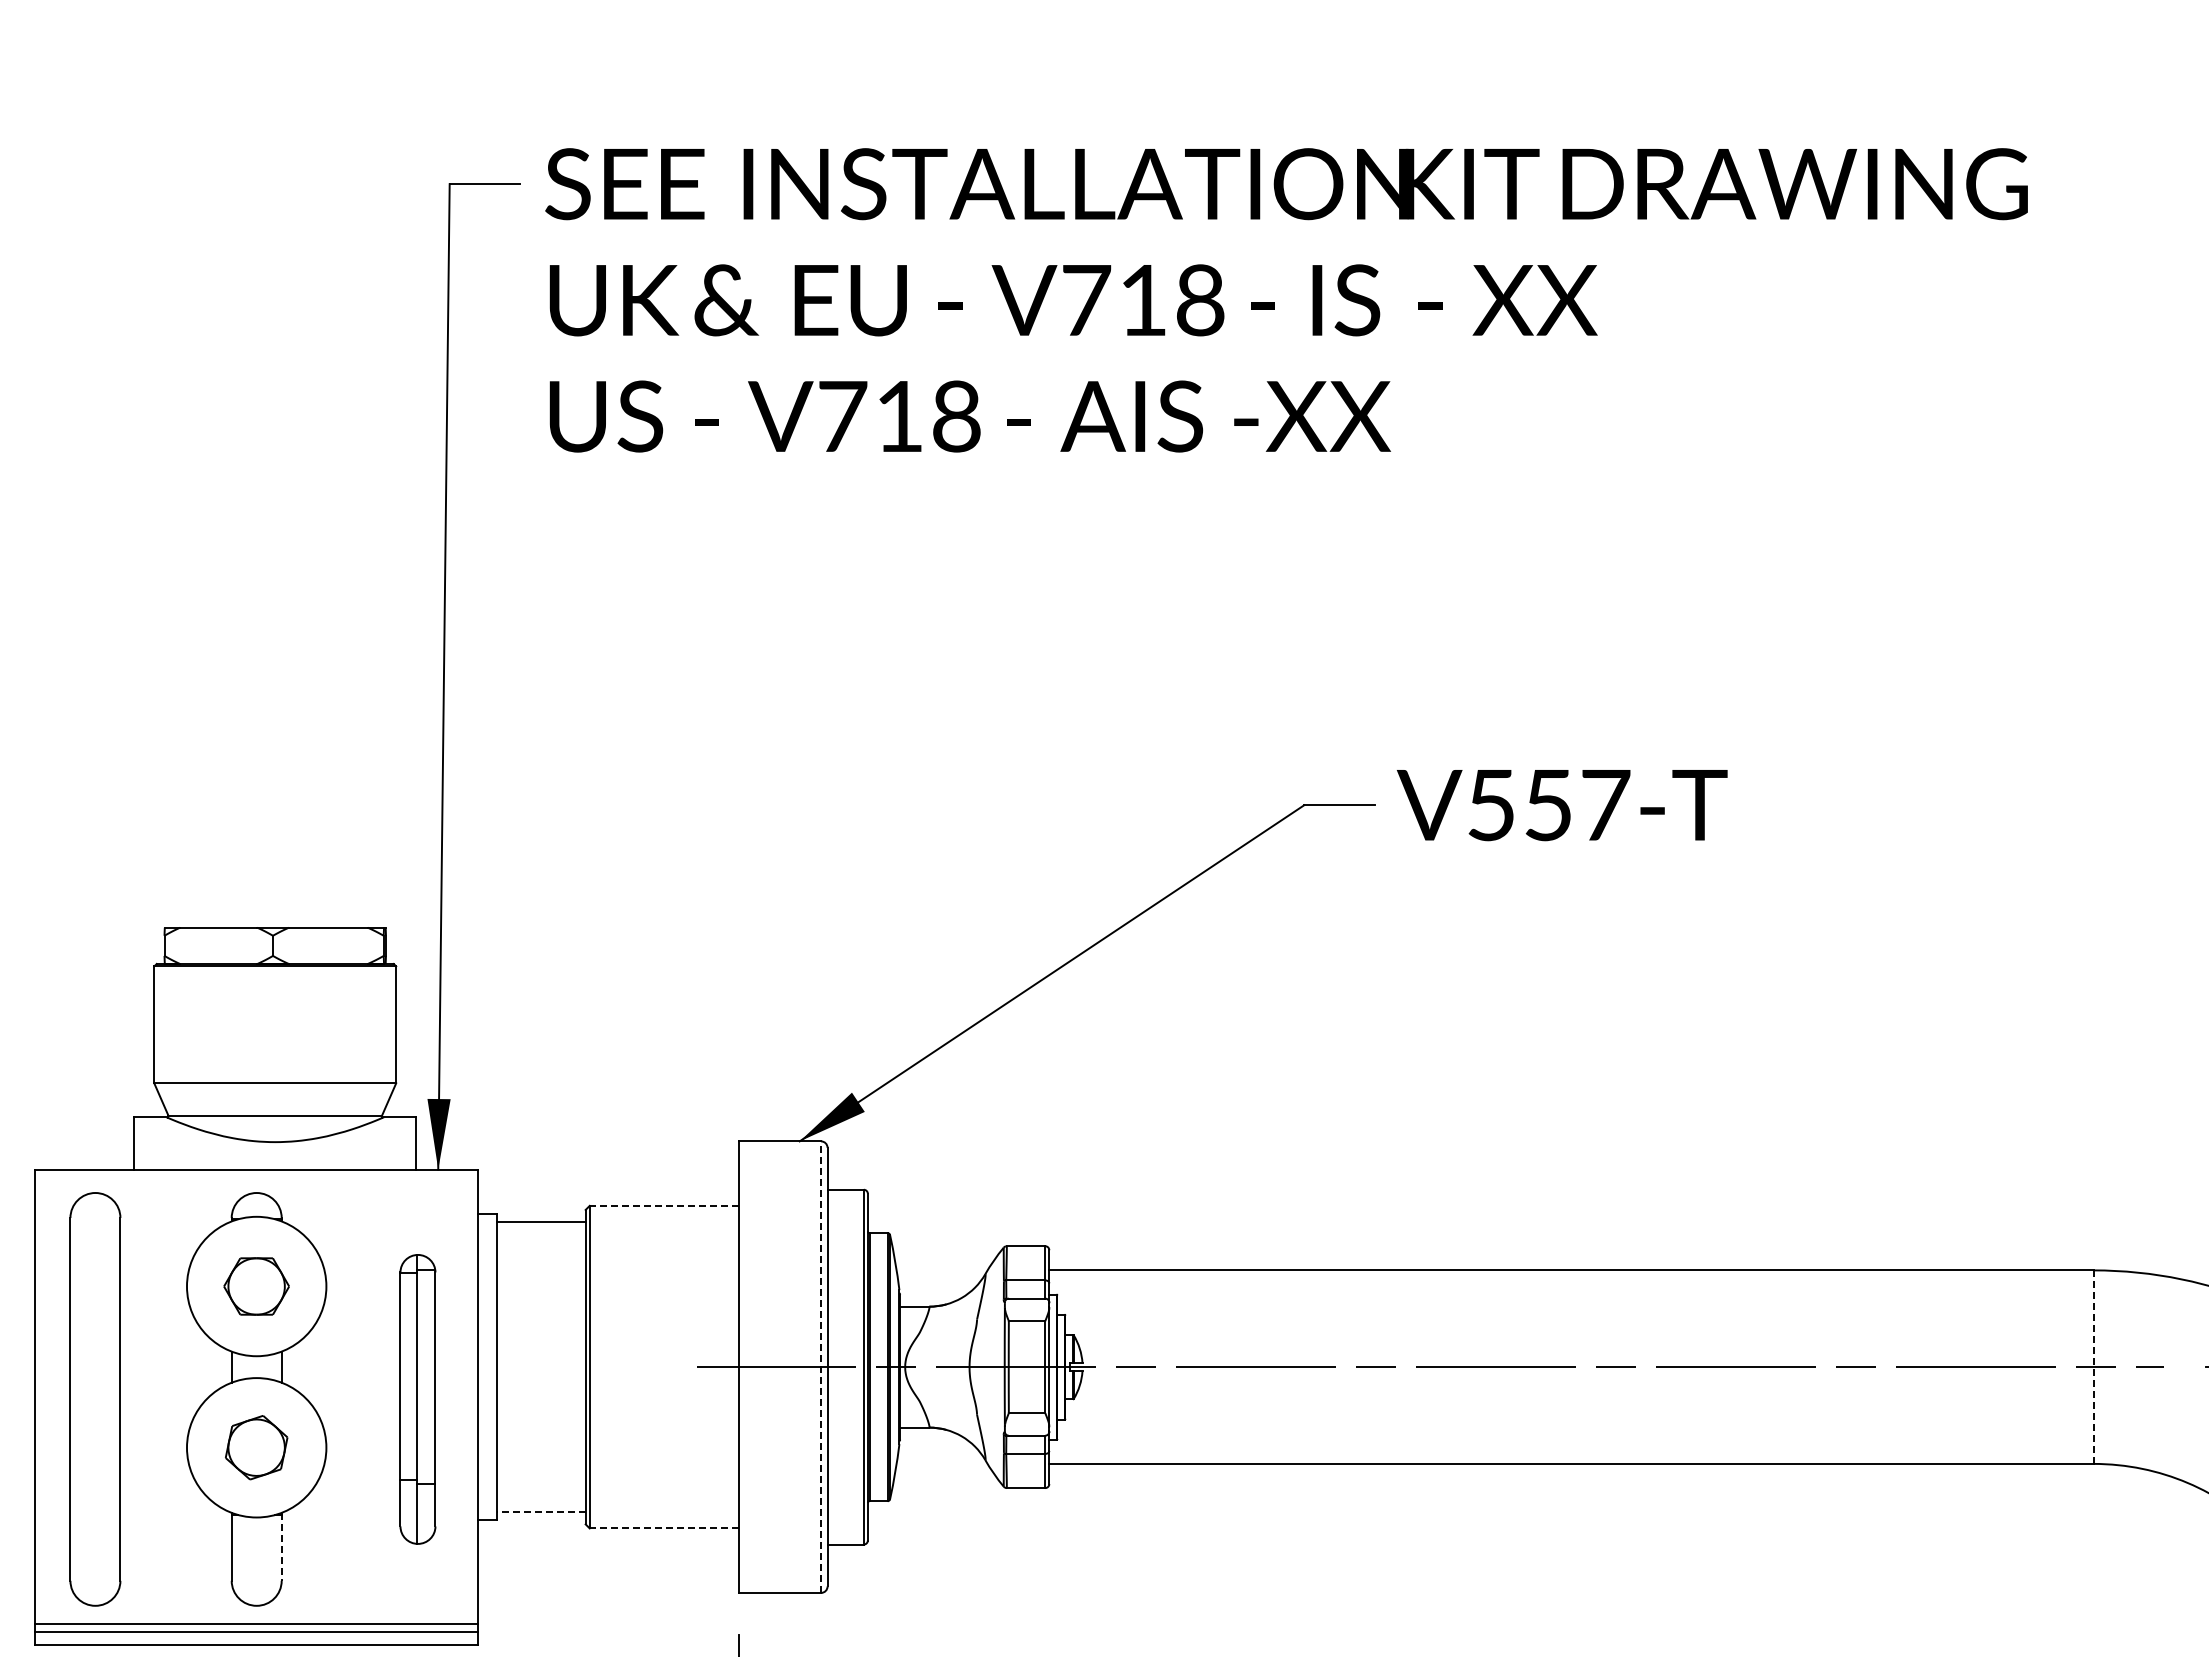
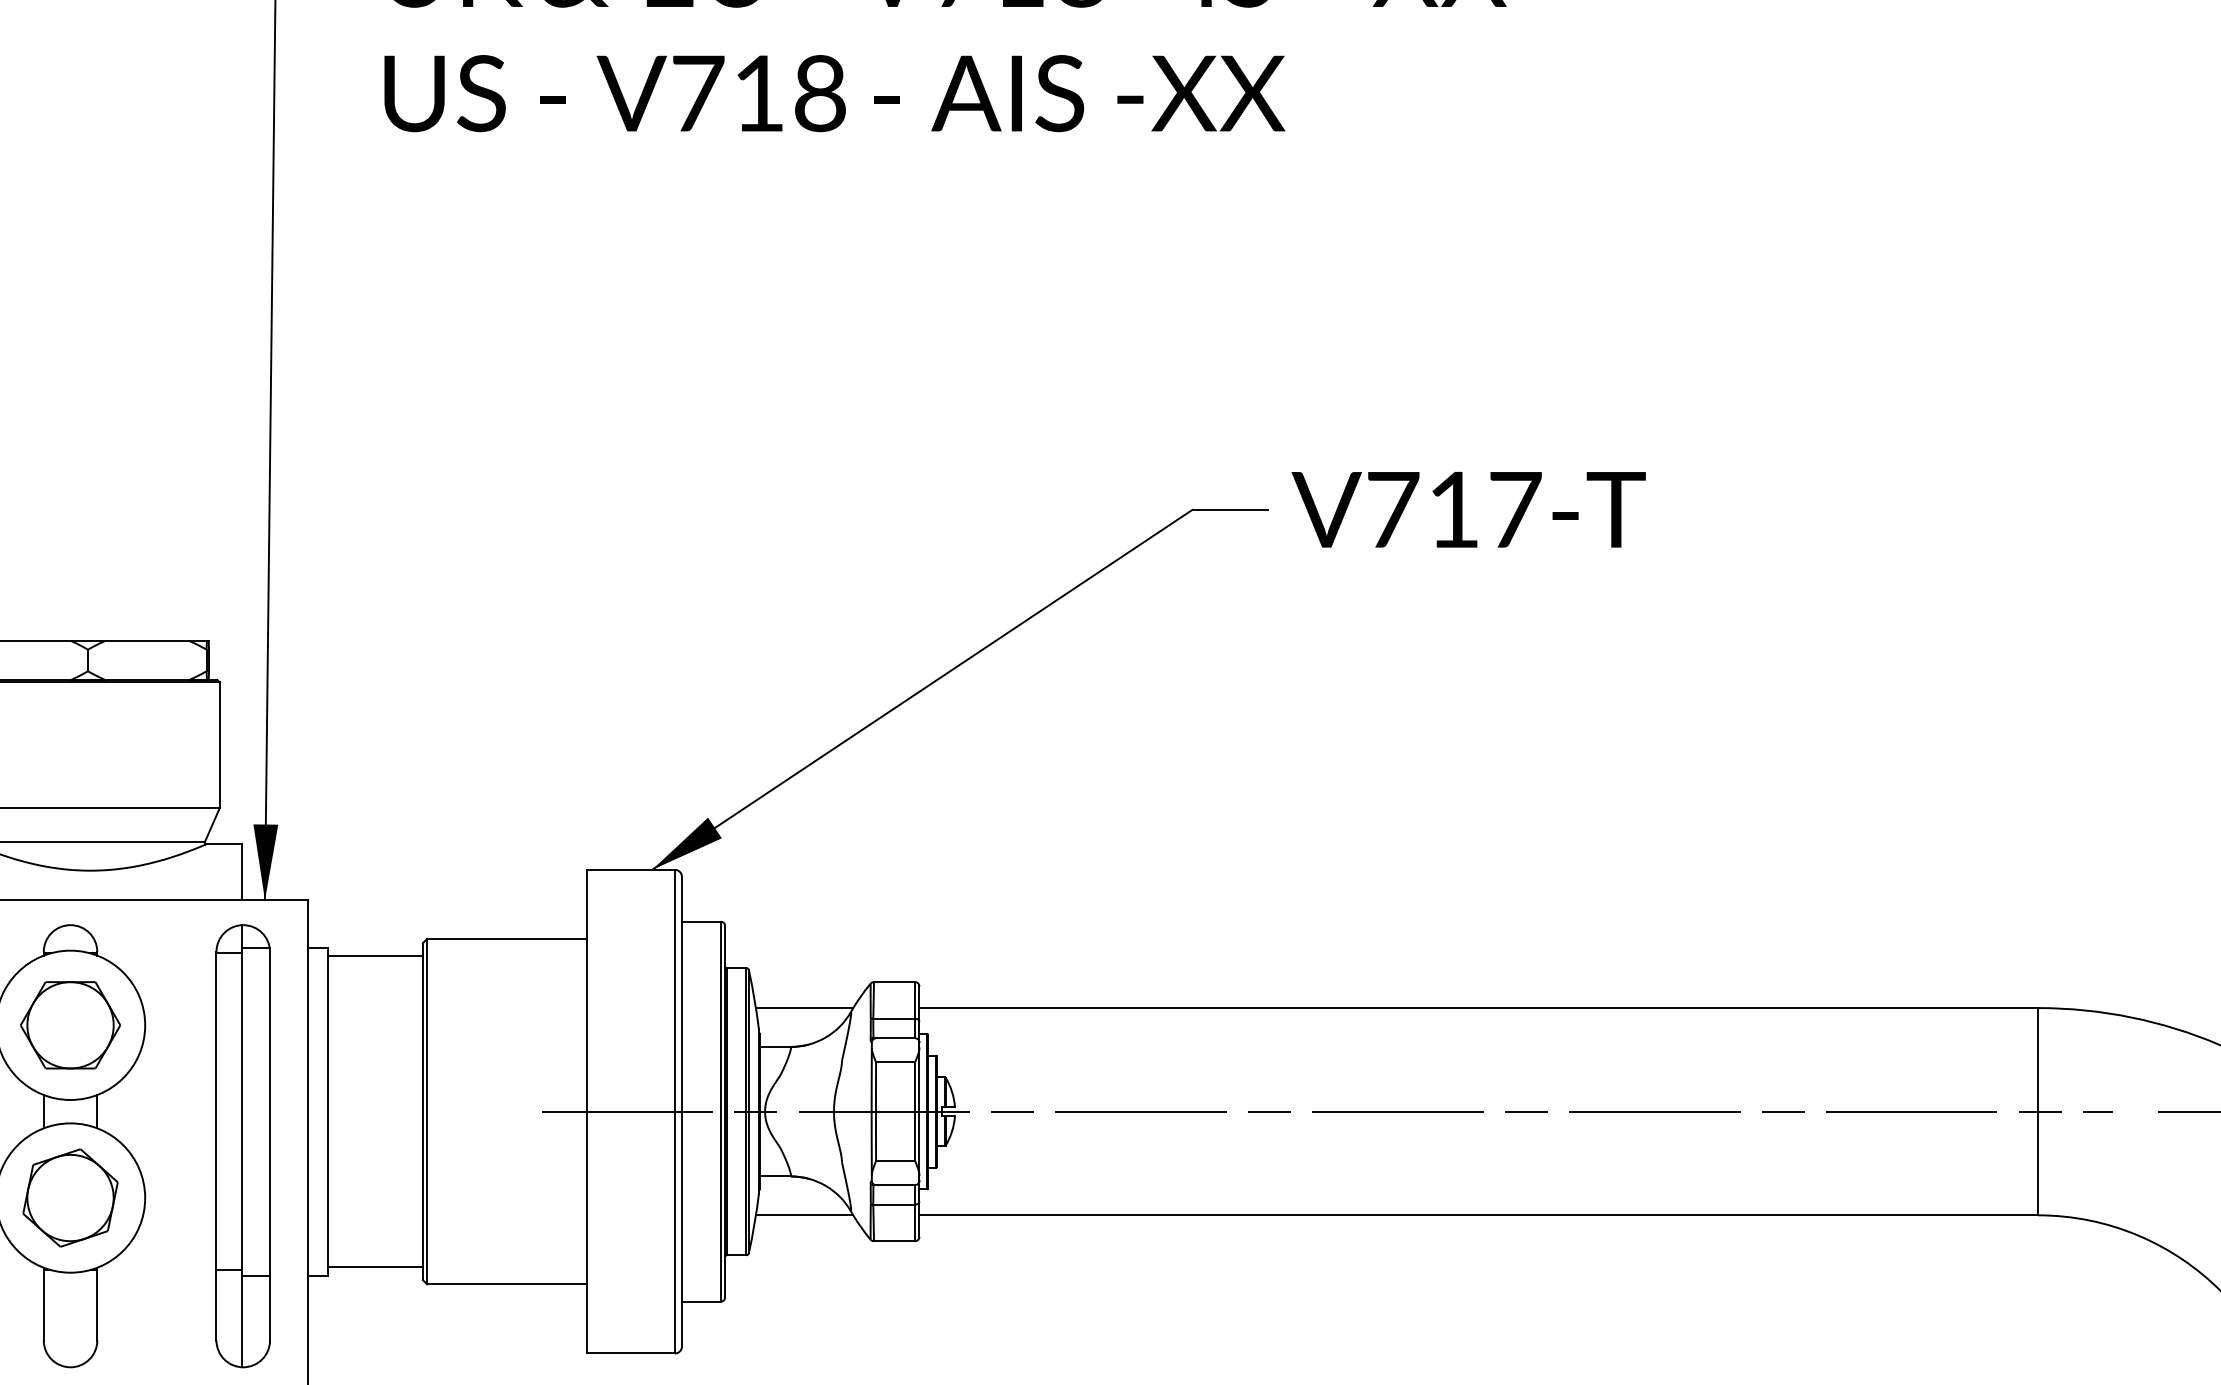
text: (1519, 805) -> (1422, 510), V557-T -> V717-T
line: (664, 1205) -> (507, 938), dashed -> solid
line: (941, 1270) -> (803, 1008), added
part: (256, 1286) -> (70, 1025), size x1.43
line: (821, 1367) -> (675, 1112), dashed -> solid
line: (2093, 1367) -> (2037, 1112), dashed -> solid
part: (417, 1399) -> (242, 1146), size x1.43
part: (256, 1447) -> (70, 1197), size x1.43
line: (941, 1463) -> (803, 1214), added
line: (540, 1512) -> (374, 1267), dashed -> solid
line: (664, 1528) -> (507, 1284), dashed -> solid
line: (281, 1546) -> (97, 1303), dashed -> solid

